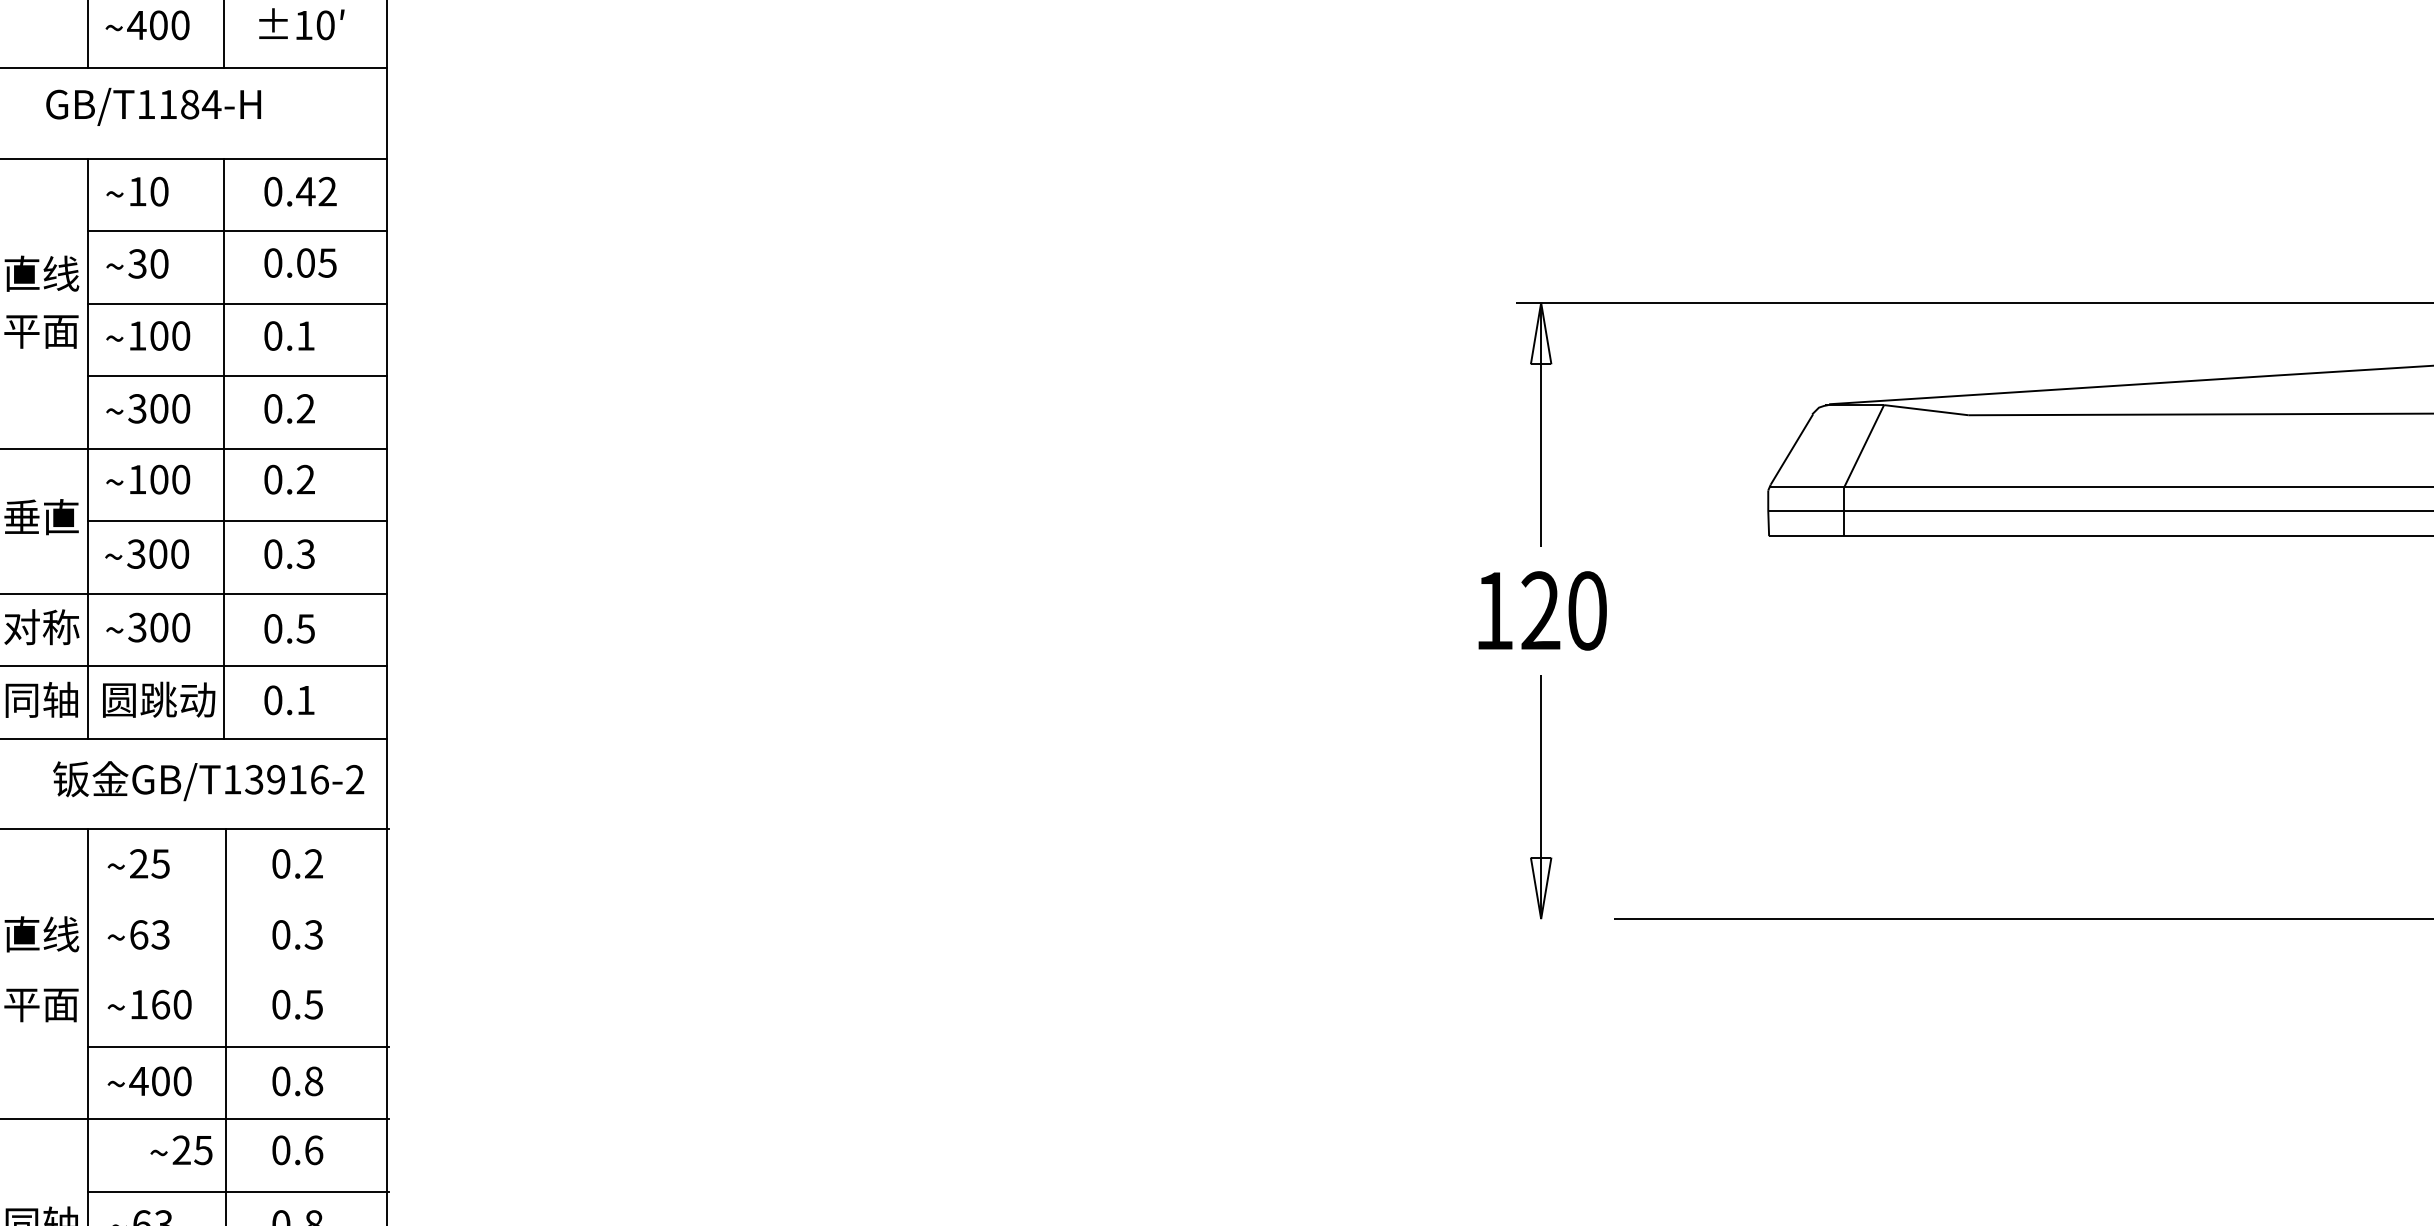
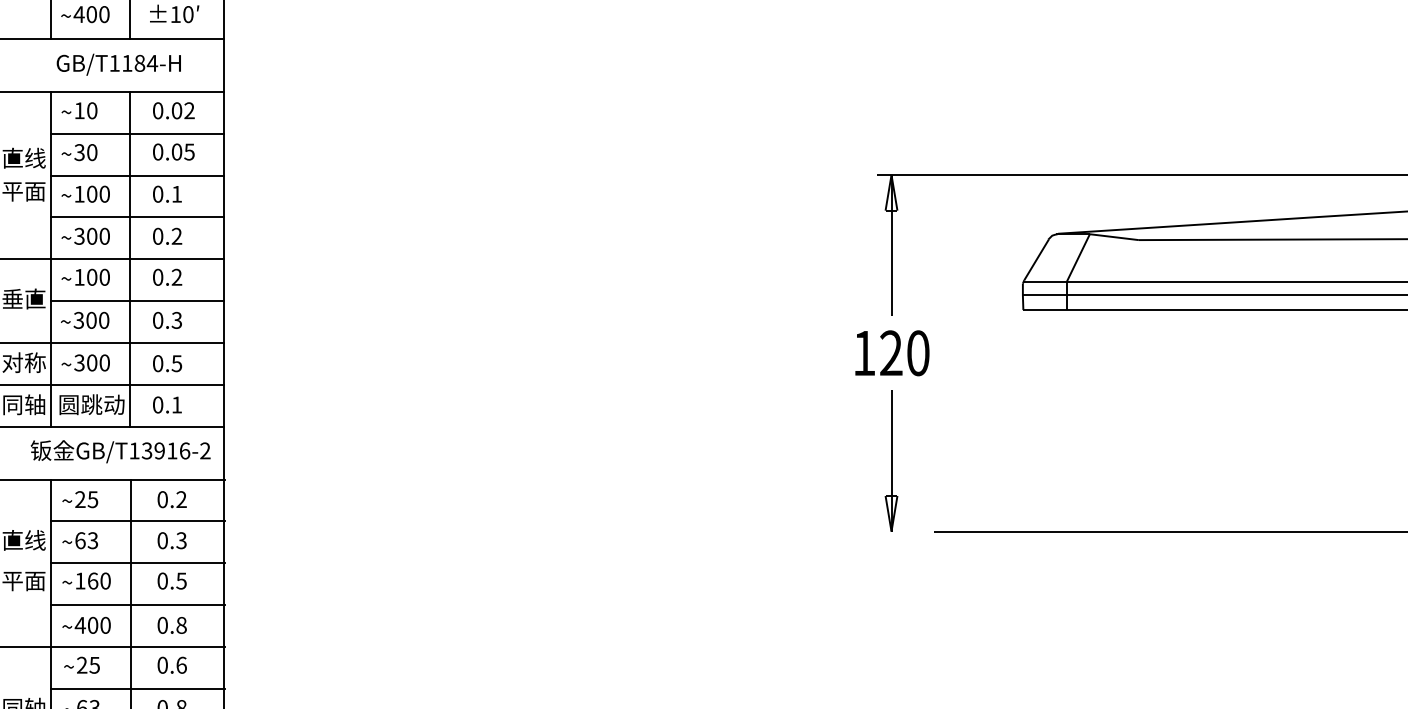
text: (152, 106) -> (118, 64), moved
text: (305, 191) -> (176, 110), 0.42 -> 0.02
line: (237, 901) -> (137, 521), added
line: (237, 974) -> (137, 563), added
text: (180, 1148) -> (81, 664), moved

